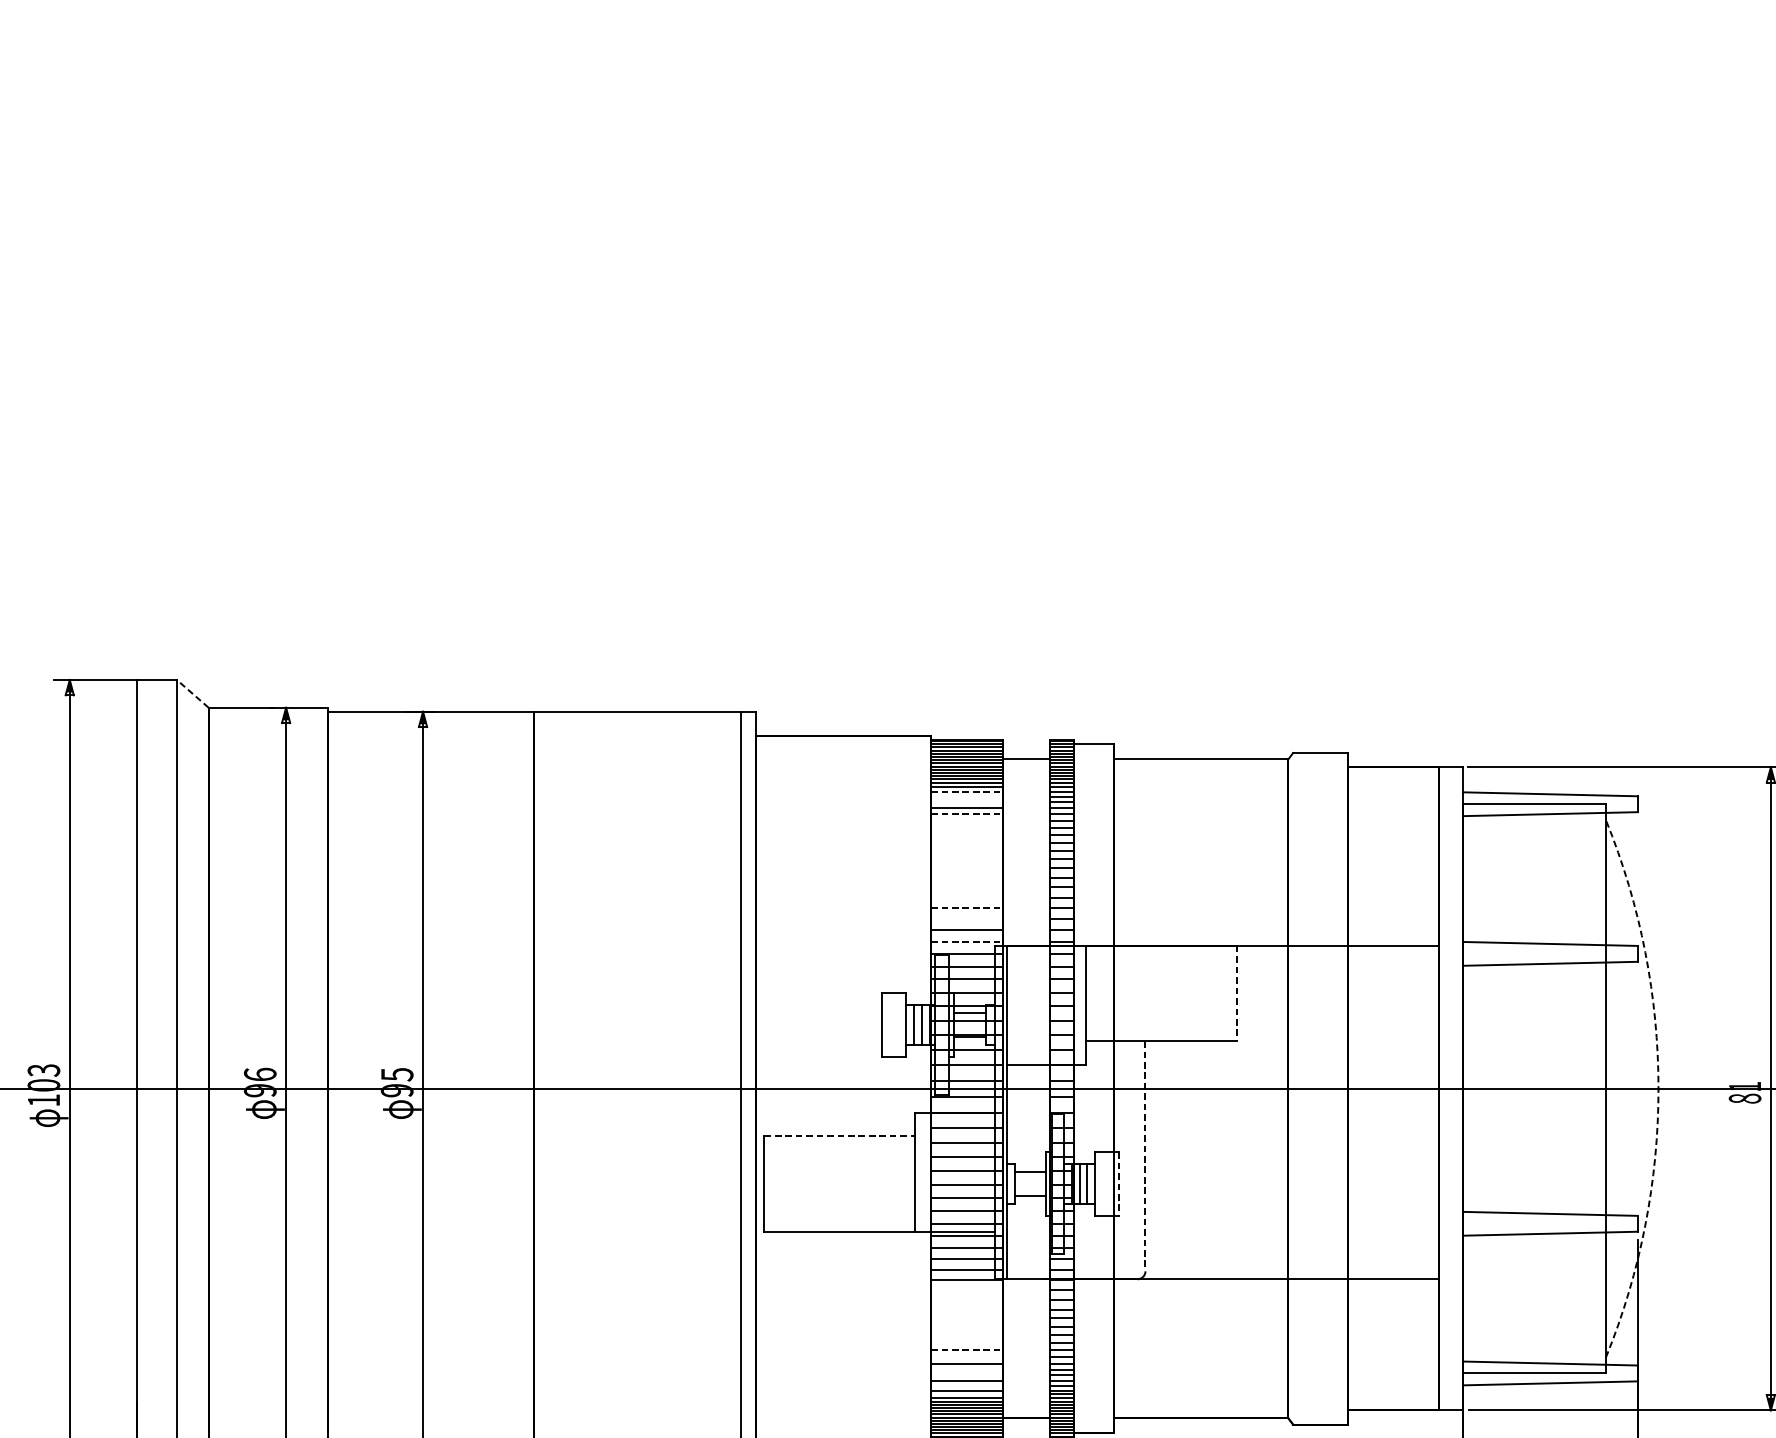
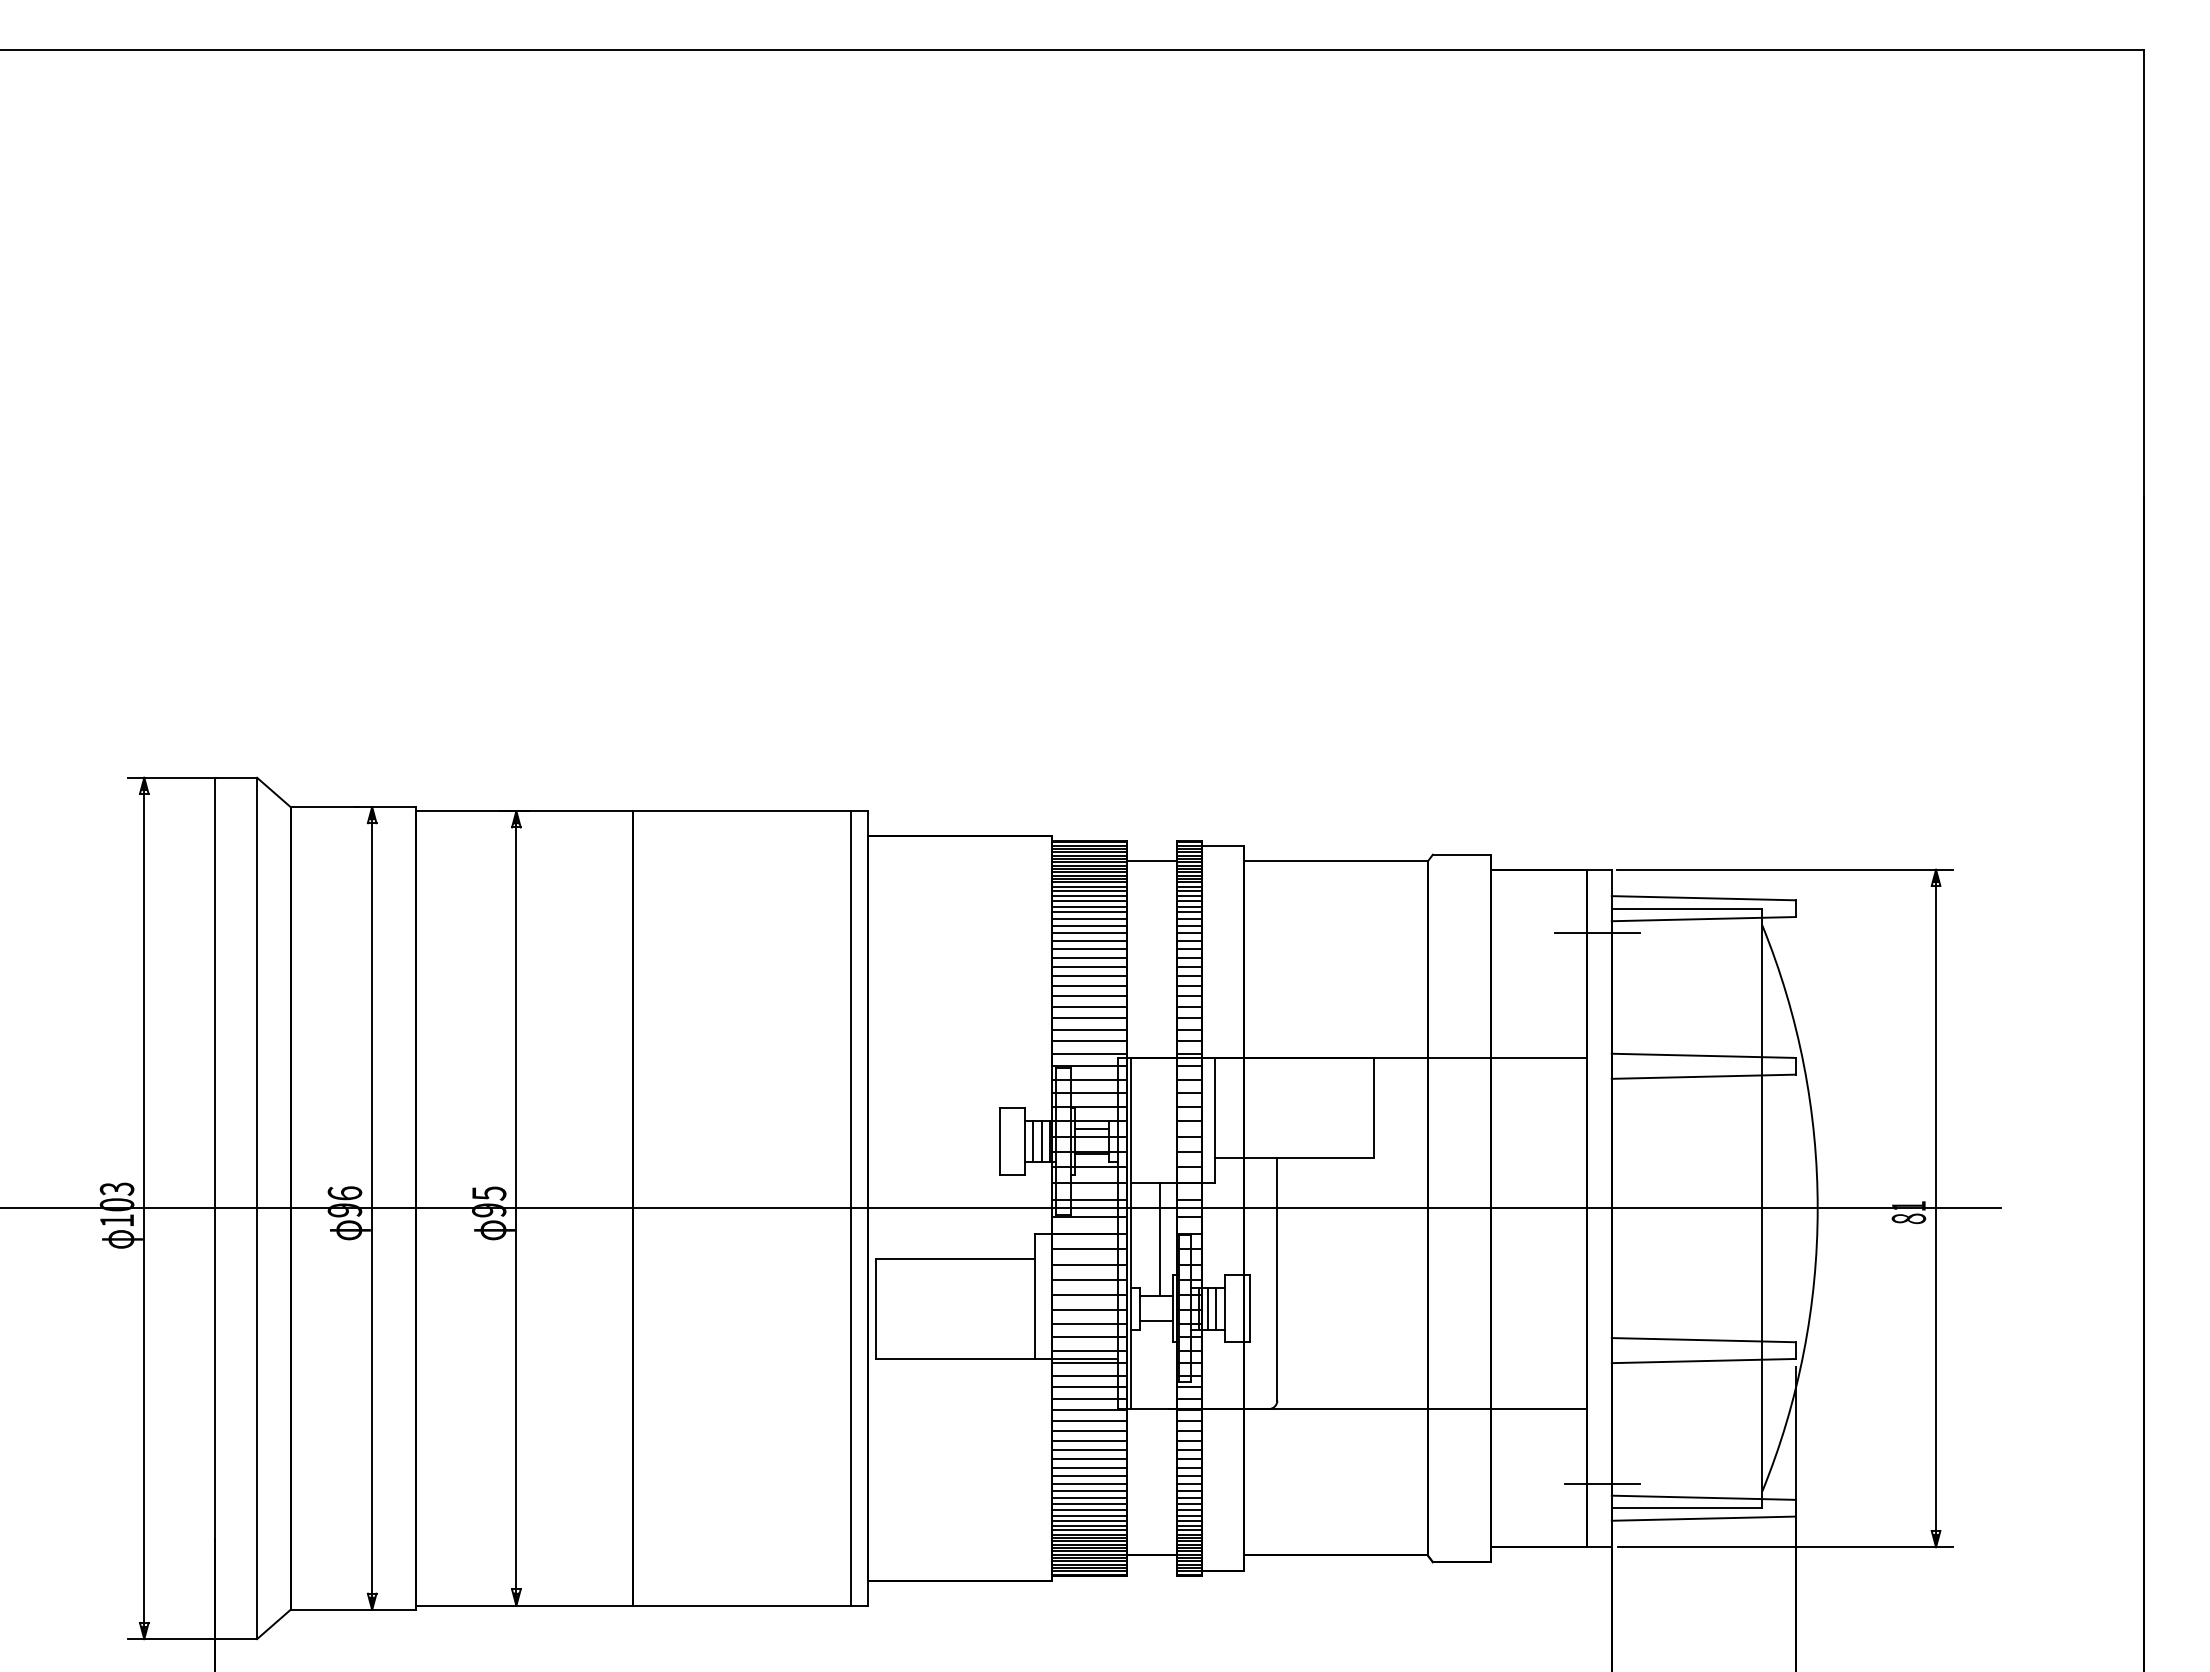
line: (192, 693) -> (273, 792), dashed -> solid
line: (967, 791) -> (1089, 895), dashed -> solid
line: (966, 796) -> (1088, 900), added
line: (966, 802) -> (1088, 906), added
line: (967, 814) -> (1089, 919), dashed -> solid
line: (966, 820) -> (1088, 925), added
line: (1449, 826) -> (1597, 932), added
line: (966, 827) -> (1088, 933), added
line: (966, 834) -> (1088, 940), added
line: (966, 842) -> (1088, 949), added
line: (966, 850) -> (1088, 957), added
line: (966, 859) -> (1088, 966), added
line: (966, 867) -> (1088, 975), added
line: (966, 878) -> (1088, 986), added
line: (966, 887) -> (1088, 996), added
line: (966, 897) -> (1088, 1006), added
line: (967, 907) -> (1089, 1017), dashed -> solid
line: (966, 918) -> (1088, 1029), added
line: (967, 941) -> (1089, 1053), dashed -> solid
line: (1236, 993) -> (1373, 1108), dashed -> solid
arc: (1658, 1088) -> (1817, 1208), dashed -> solid
line: (1034, 1118) -> (1160, 1239), added
line: (839, 1136) -> (955, 1258), dashed -> solid
line: (1145, 1156) -> (1277, 1279), dashed -> solid
line: (1119, 1184) -> (1249, 1309), dashed -> solid
line: (966, 1290) -> (1088, 1420), added
line: (966, 1299) -> (1088, 1430), added
line: (966, 1309) -> (1088, 1440), added
line: (966, 1318) -> (1088, 1450), added
line: (966, 1327) -> (1088, 1459), added
line: (966, 1334) -> (1088, 1467), added
line: (966, 1343) -> (1088, 1476), added
line: (967, 1349) -> (1089, 1483), dashed -> solid
line: (1453, 1350) -> (1601, 1484), added
line: (966, 1357) -> (1088, 1491), added
line: (966, 1369) -> (1088, 1504), added
line: (966, 1375) -> (1088, 1510), added
line: (966, 1386) -> (1088, 1521), added
line: (966, 1394) -> (1088, 1530), added

